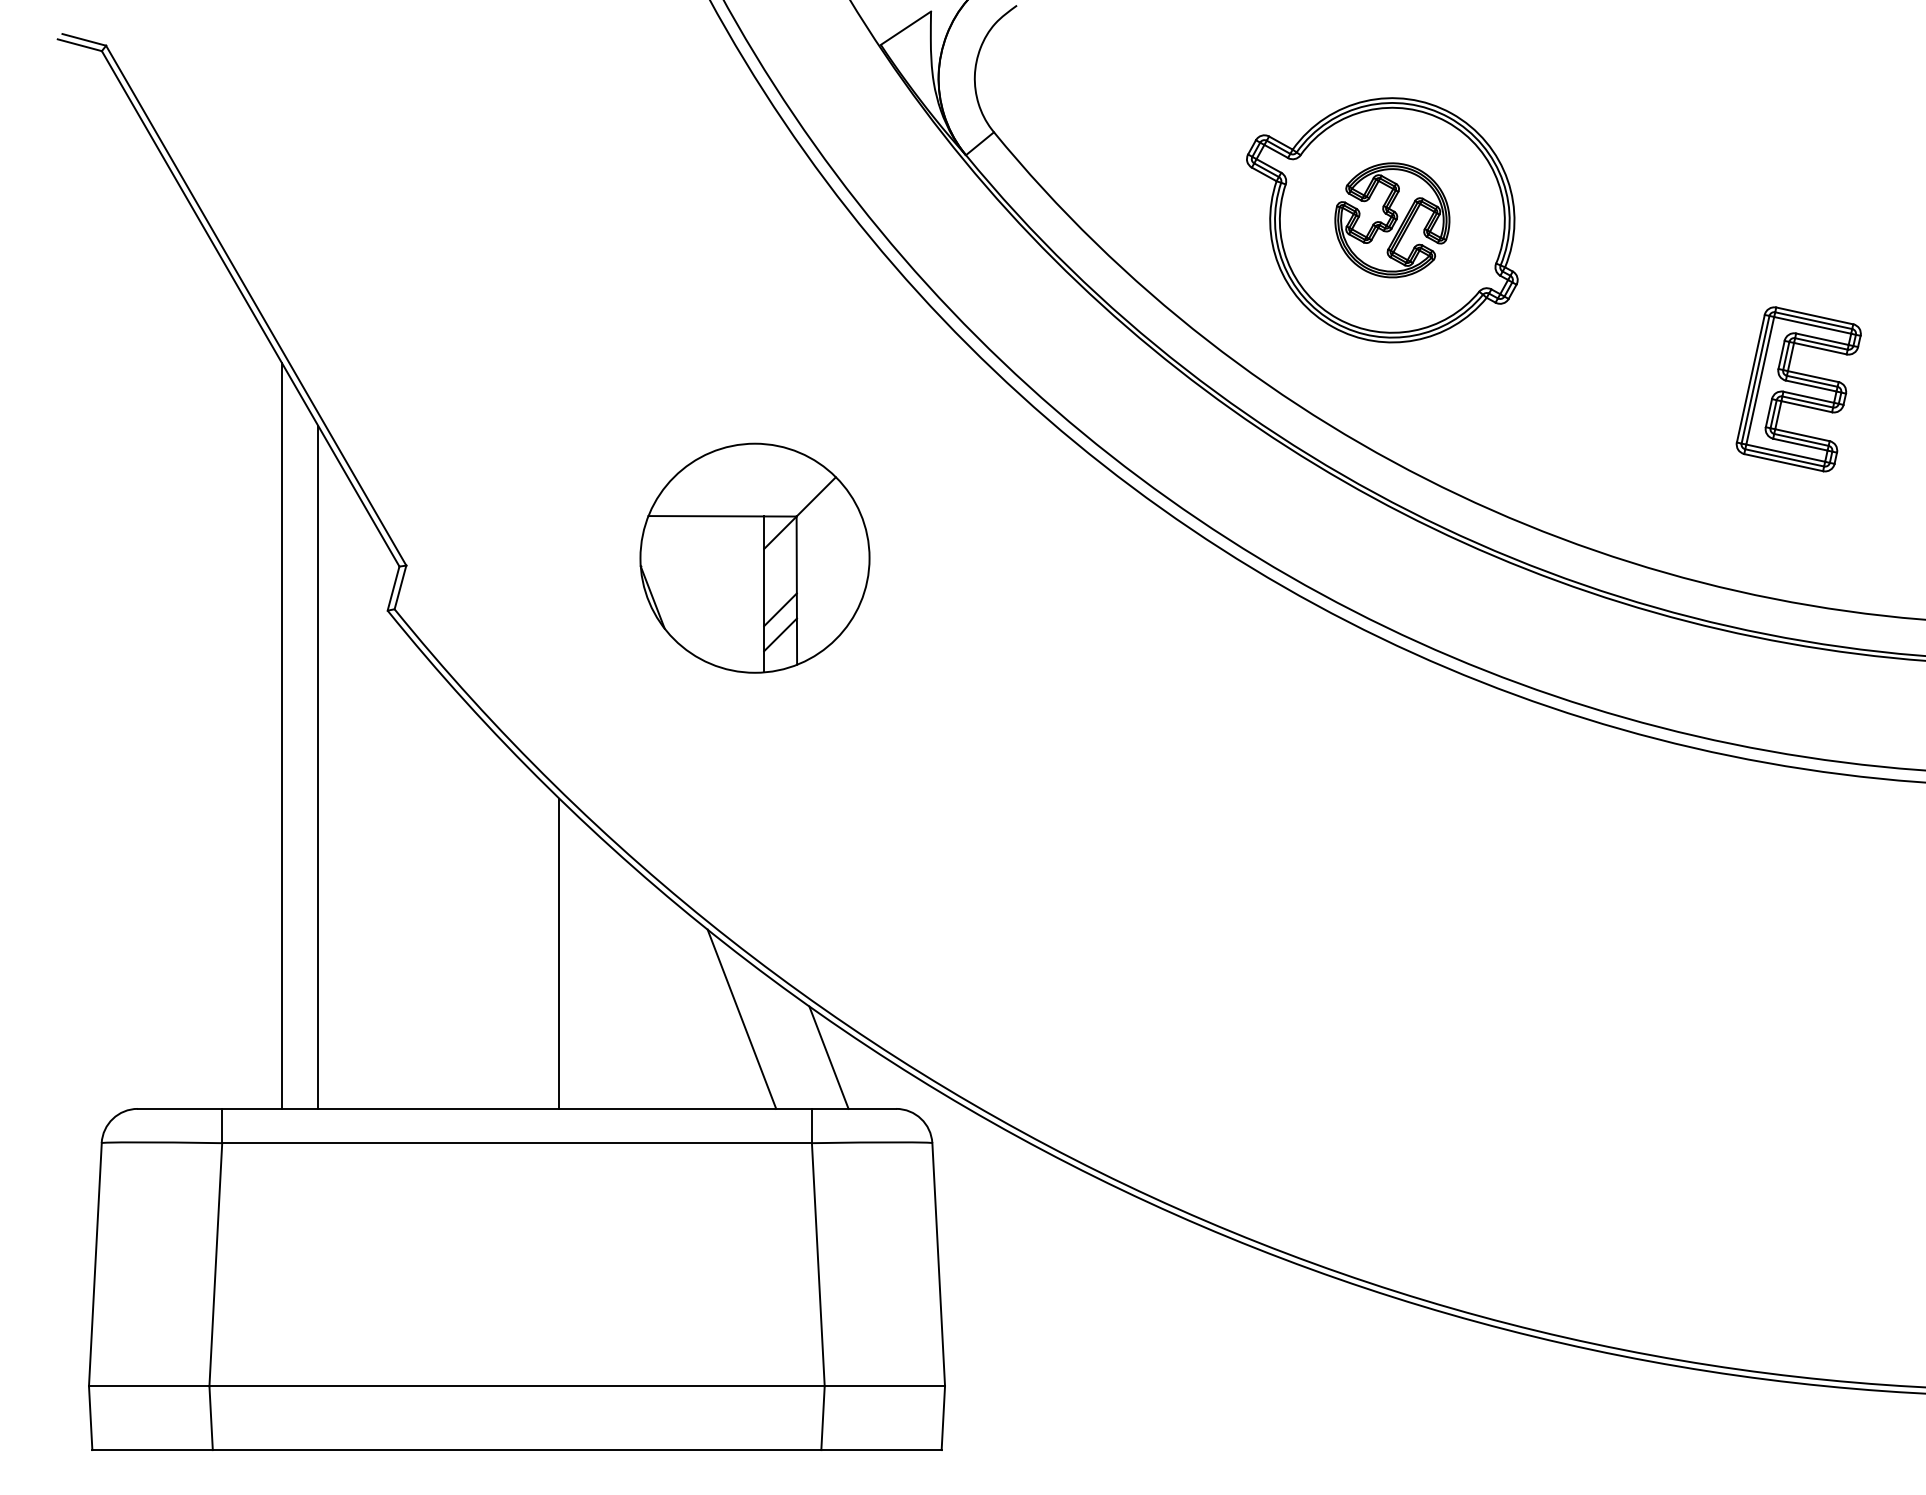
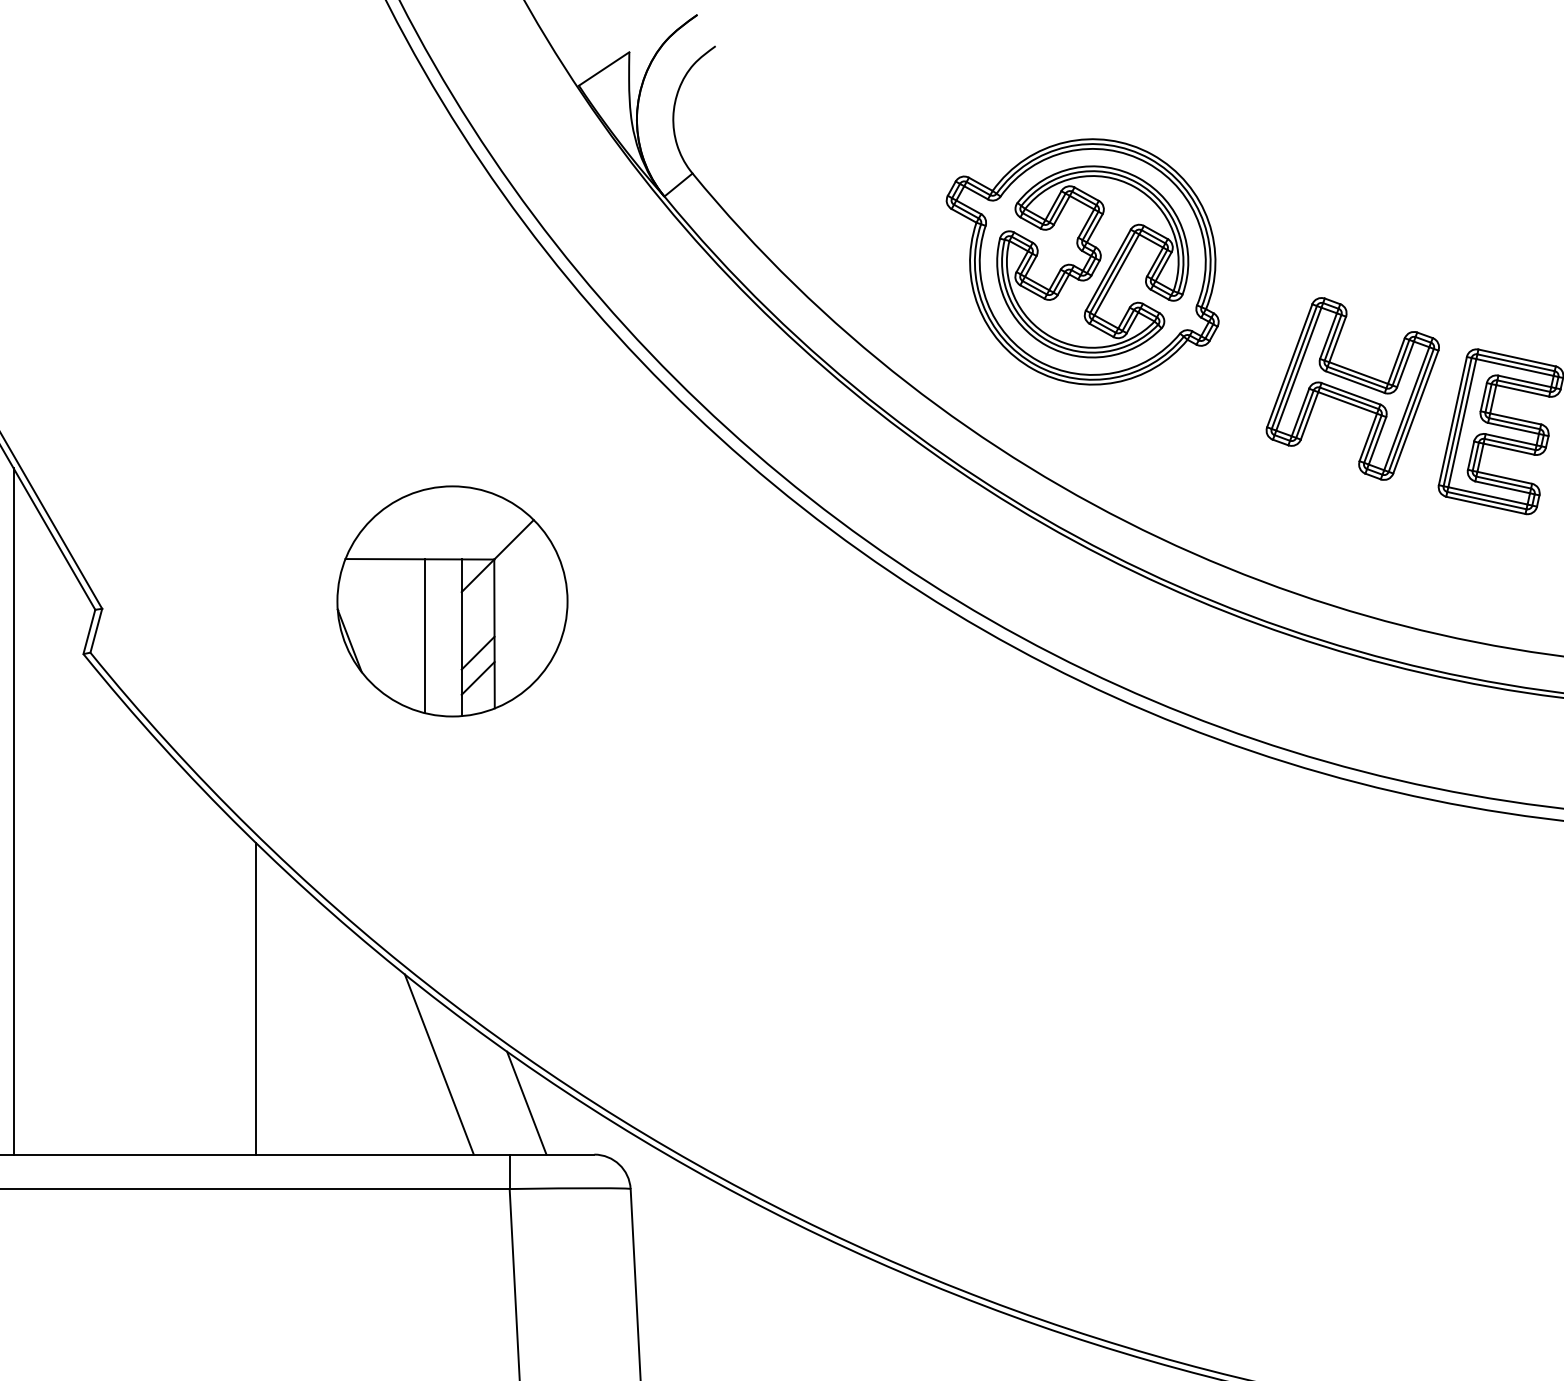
part: (1392, 220) -> (1092, 262), size x1.67
part: (1650, 346) -> (1352, 388), added
line: (728, 592) -> (425, 635), added

